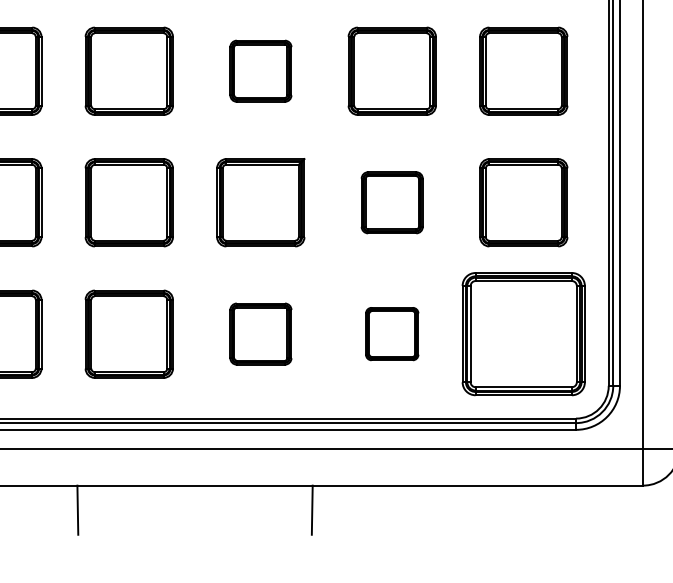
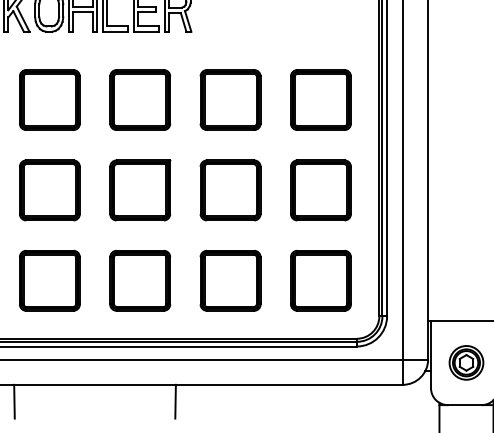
part: (261, 70) -> (140, 99), size x1.43
part: (392, 202) -> (230, 190), size x1.43
part: (261, 333) -> (140, 280), size x1.43
part: (392, 333) -> (230, 280), size x1.67
part: (523, 333) -> (320, 280), size x0.71

